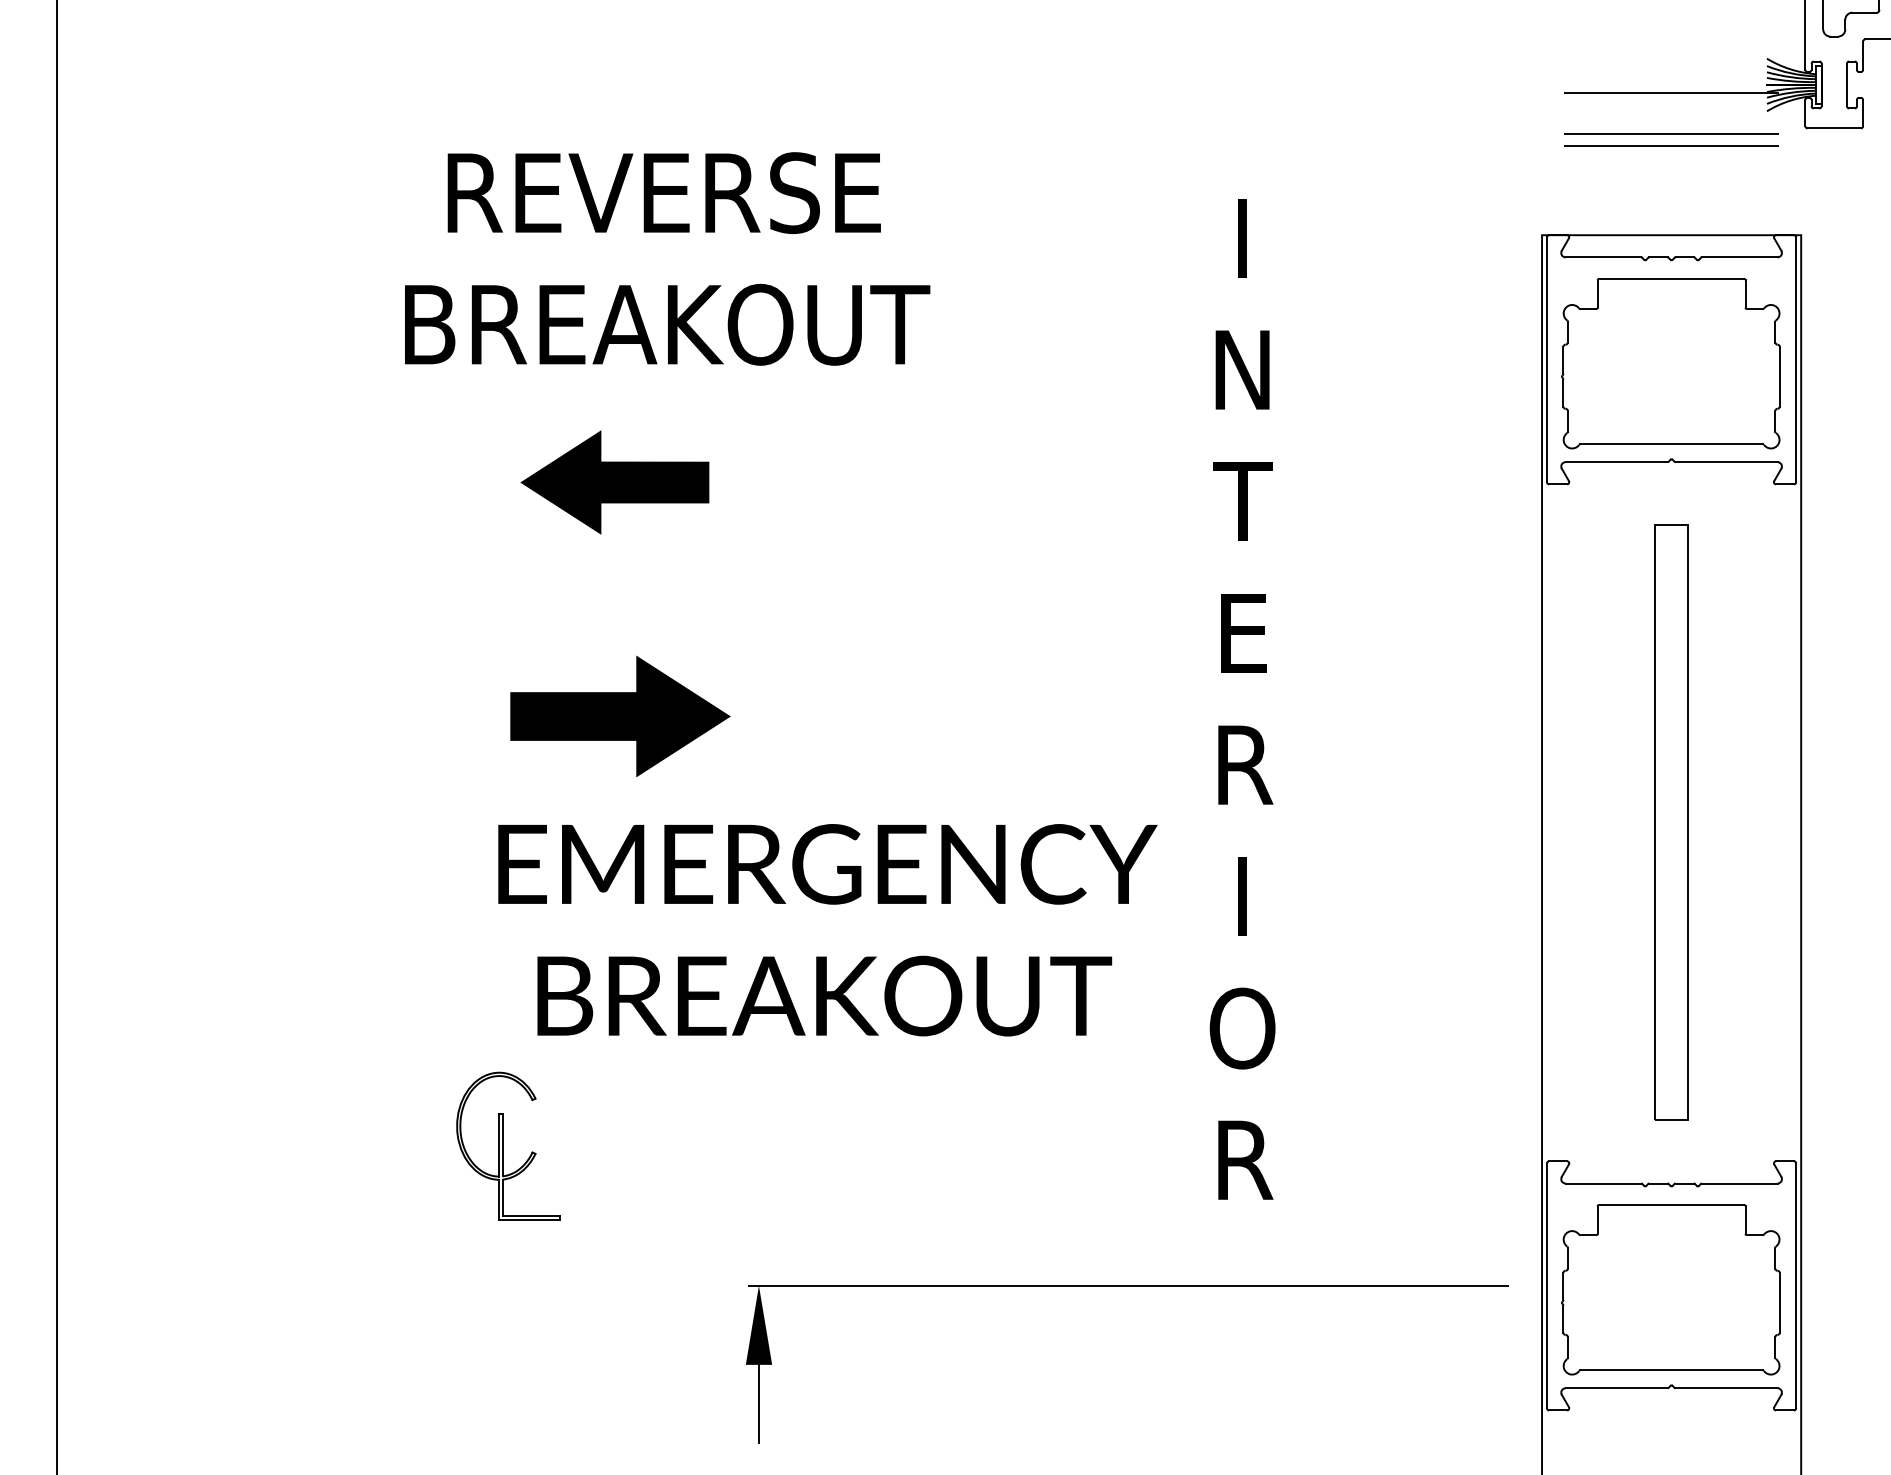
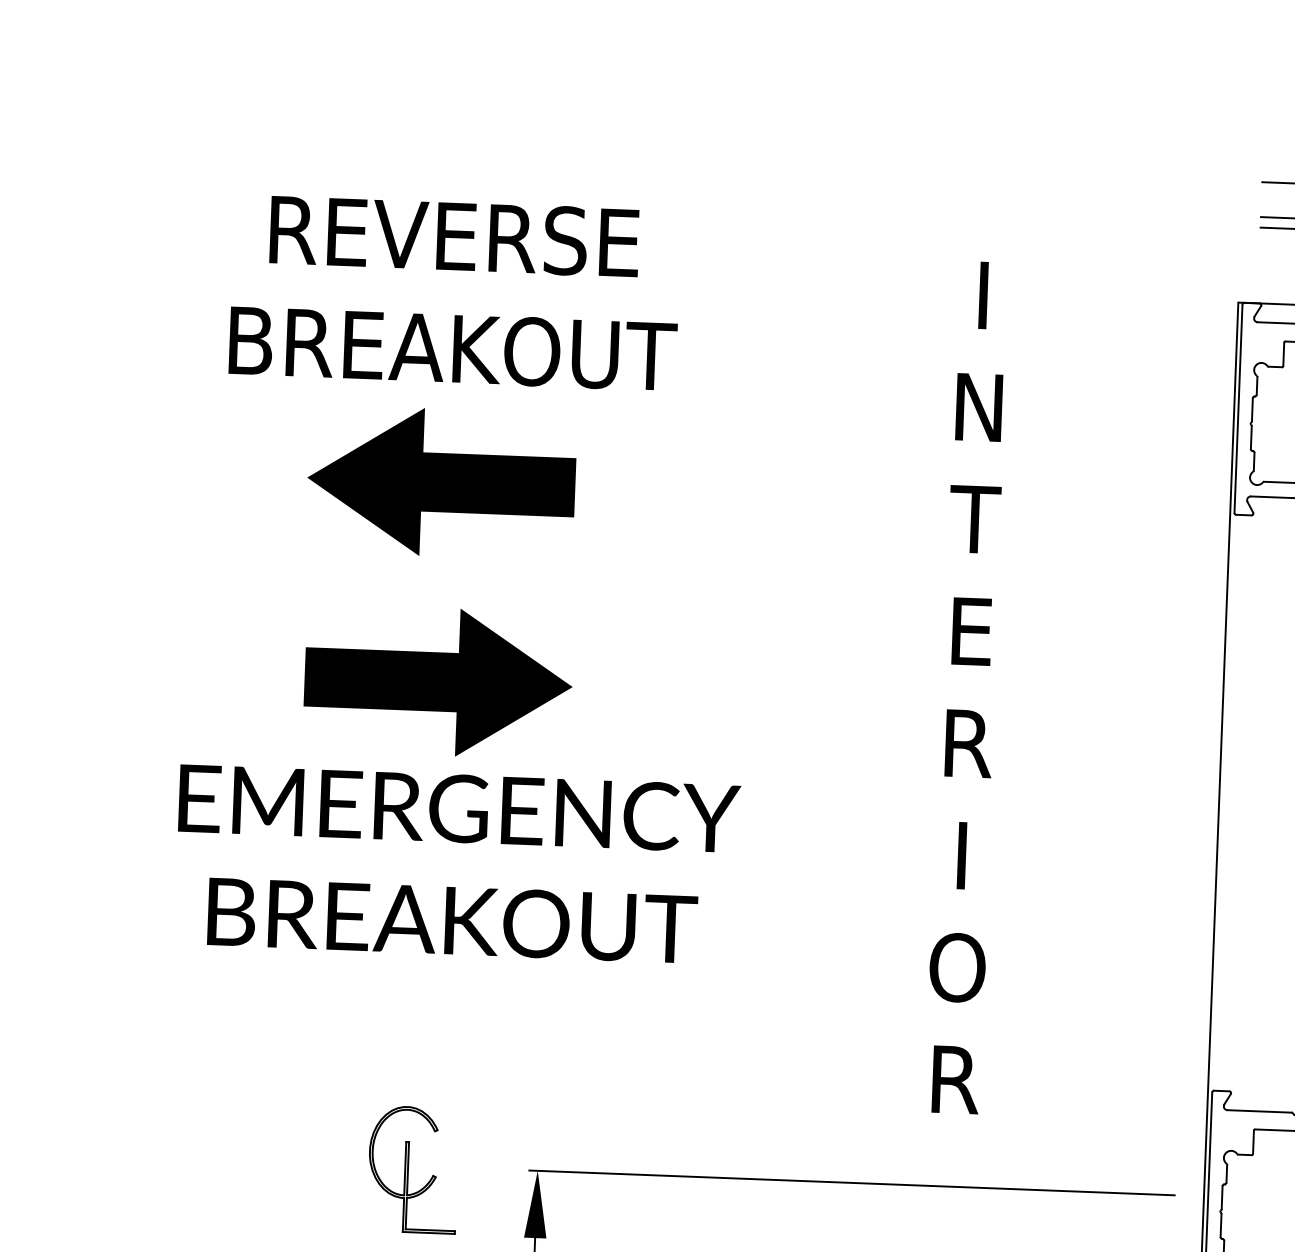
text: (667, 258) -> (455, 292), moved
part: (614, 482) -> (441, 482), size x1.67
part: (620, 716) -> (438, 681), size x1.43
text: (827, 930) -> (457, 864), moved
part: (508, 1145) -> (413, 1169), moved

